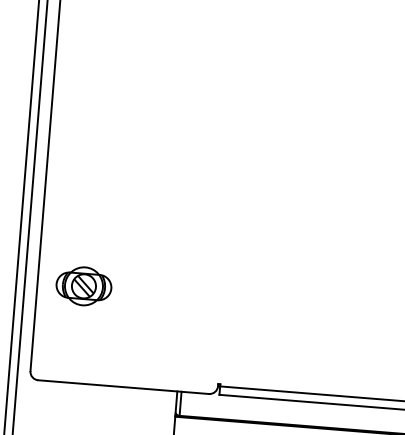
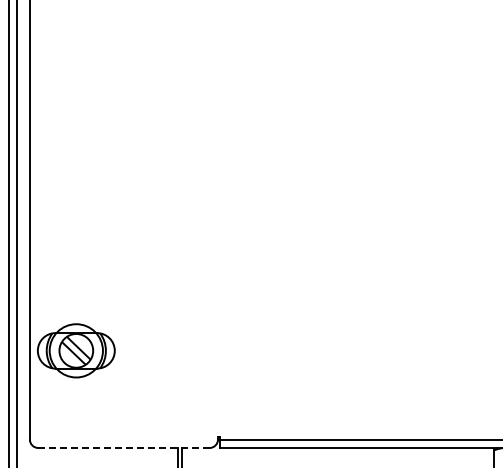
part: (84, 286) -> (76, 350), size x1.4
line: (123, 387) -> (123, 448), solid -> dashed

